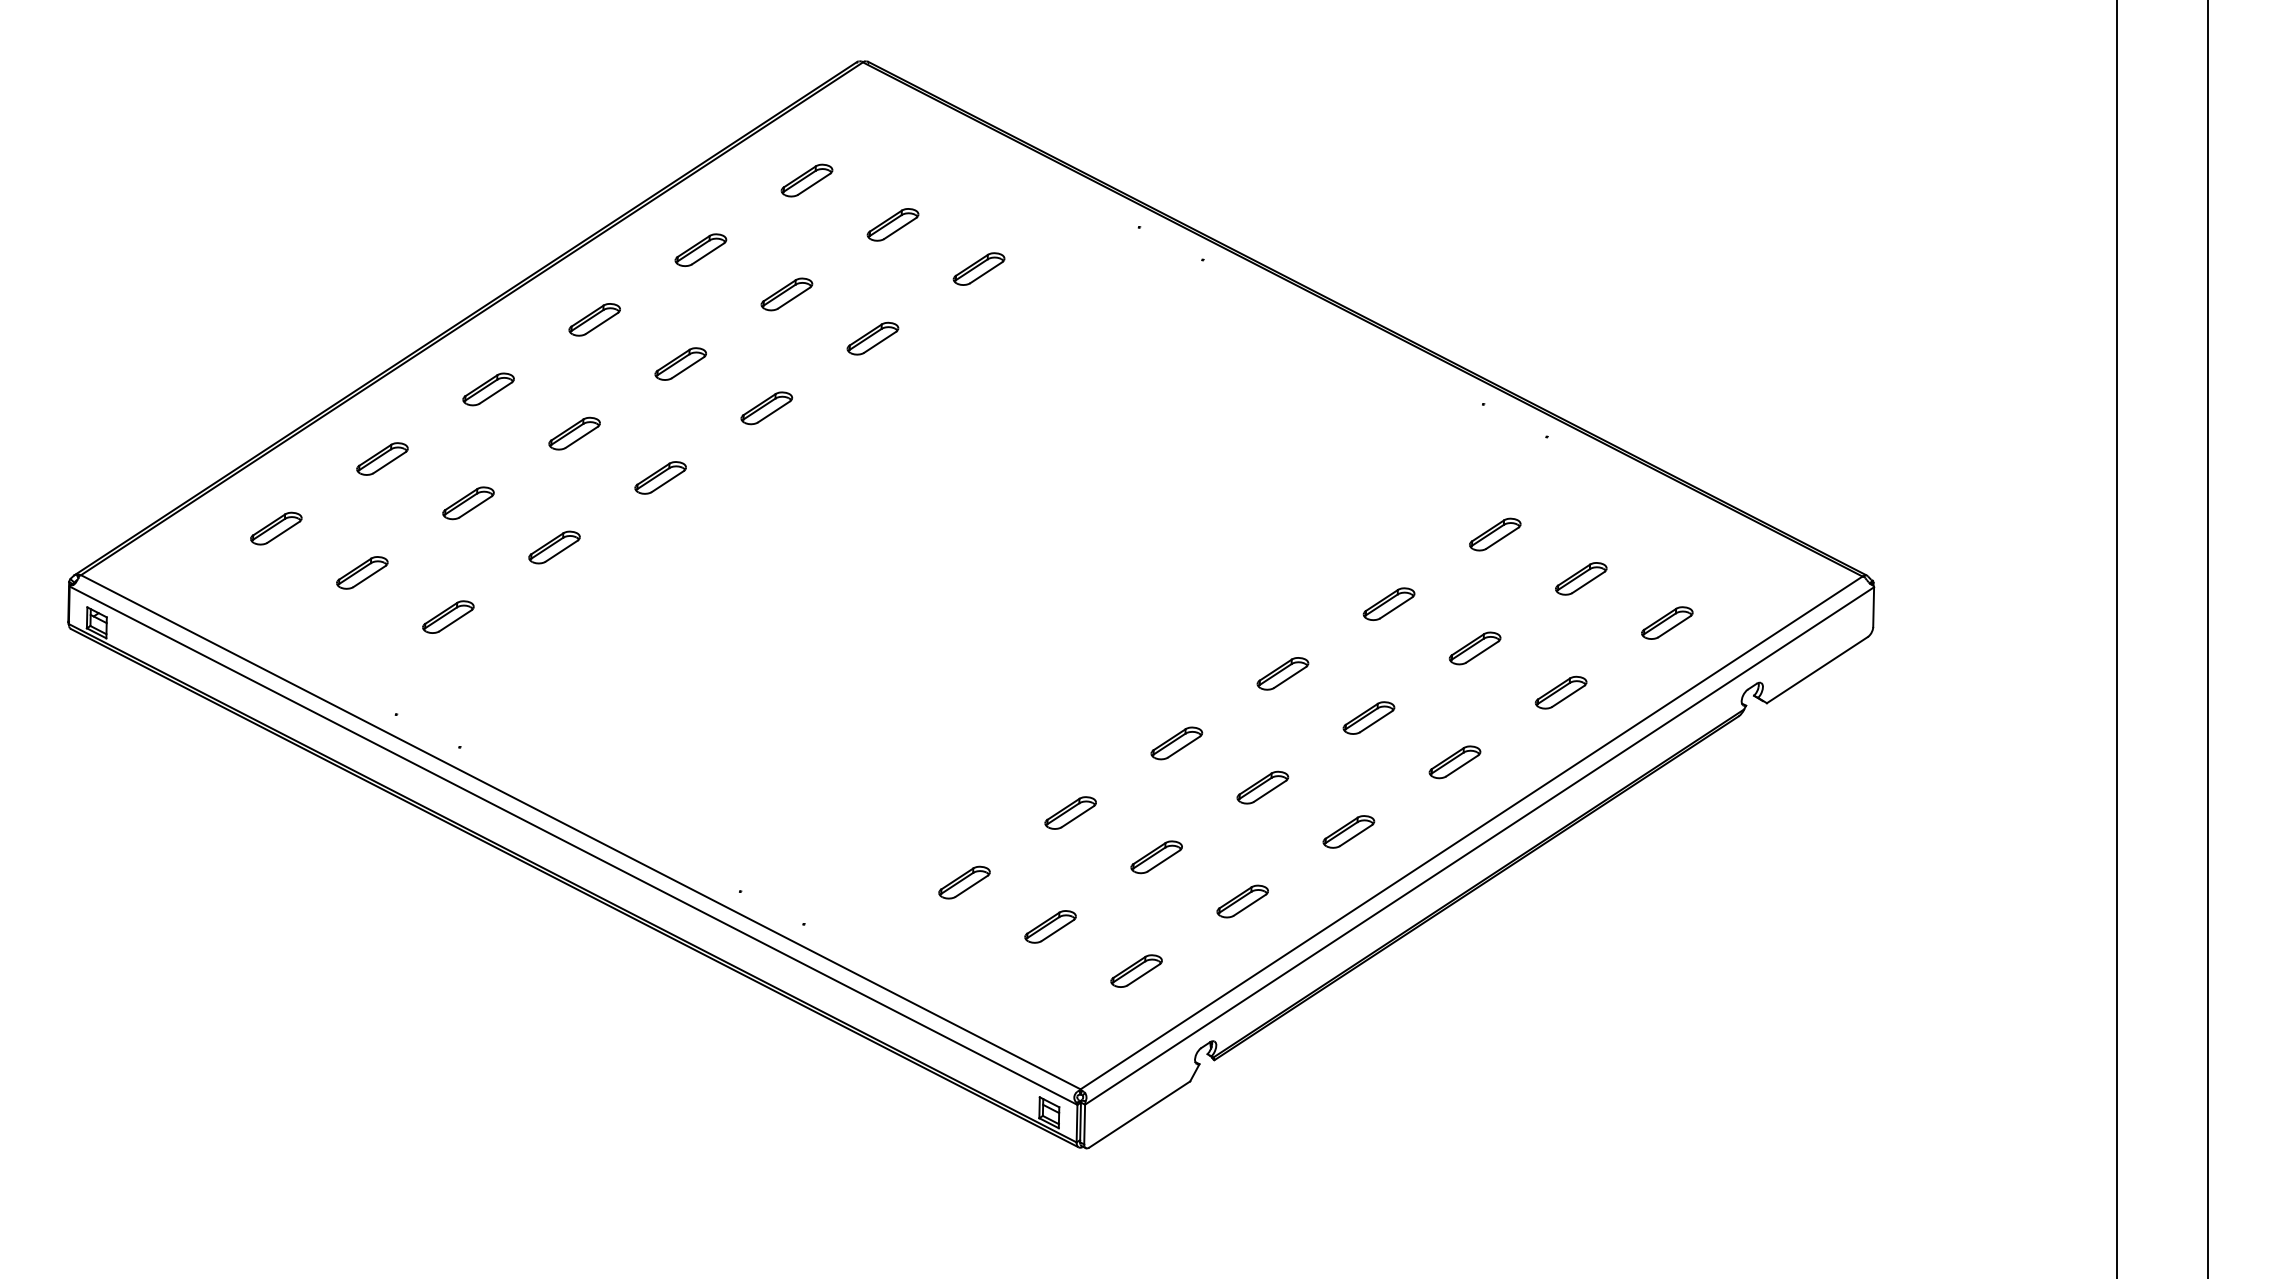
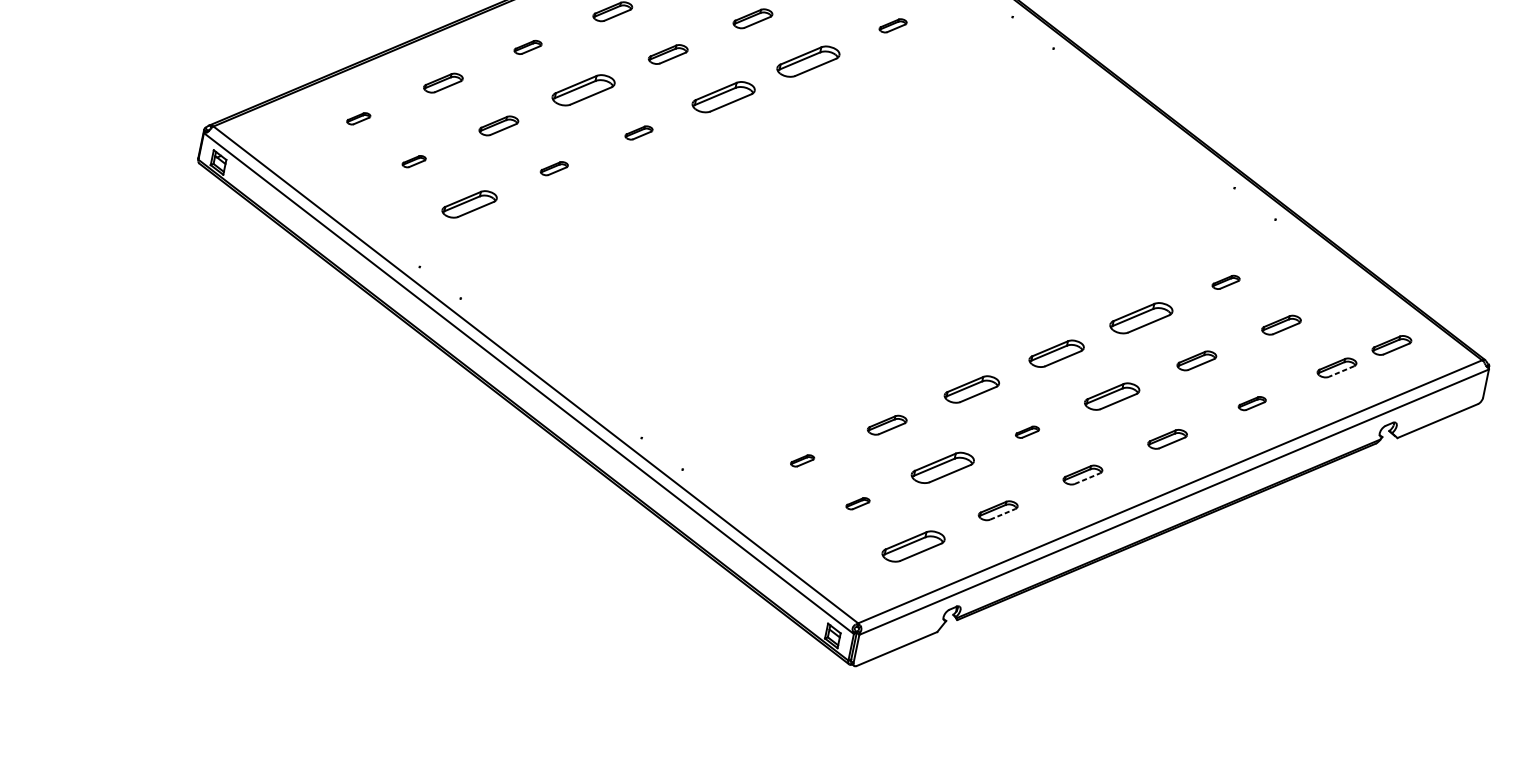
part: (978, 268) -> (892, 25), size x0.7
part: (872, 338) -> (808, 61), size x1.6
part: (488, 389) -> (527, 47), size x0.7
part: (766, 408) -> (723, 97), size x1.6
part: (574, 433) -> (583, 90), size x1.6
part: (660, 477) -> (638, 132), size x0.7
part: (276, 528) -> (358, 118), size x0.6
part: (1495, 534) -> (1226, 282), size x0.7
part: (554, 547) -> (554, 168), size x0.7
part: (362, 572) -> (414, 161), size x0.6
part: (1736, 578) -> (1392, 345), added
part: (1388, 603) -> (1140, 317), size x1.6
part: (448, 616) -> (469, 203), size x1.4
line: (1674, 627) -> (1341, 372), solid -> dashed
part: (1282, 673) -> (1056, 353), size x1.4
part: (1560, 692) -> (1251, 403), size x0.7
part: (1368, 717) -> (1111, 396), size x1.4
part: (1176, 743) -> (971, 389), size x1.4
part: (1262, 787) -> (1027, 432), size x0.6
line: (1356, 835) -> (1087, 478), solid -> dashed
part: (1156, 857) -> (942, 468), size x1.6
part: (964, 882) -> (802, 460), size x0.6
line: (1250, 904) -> (1003, 513), solid -> dashed
part: (1050, 926) -> (858, 503), size x0.6
part: (1136, 970) -> (913, 546), size x1.6

